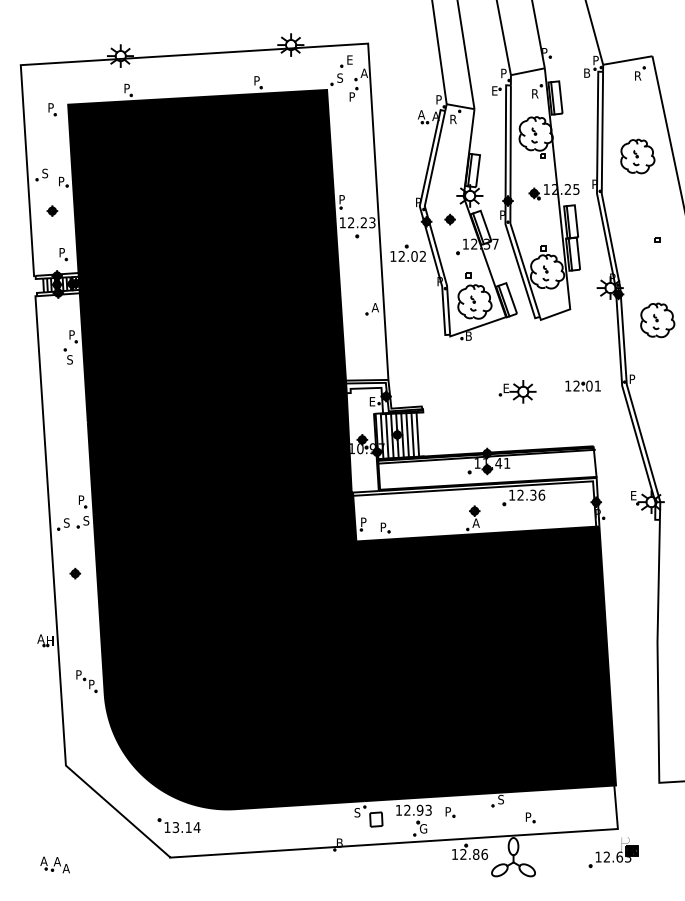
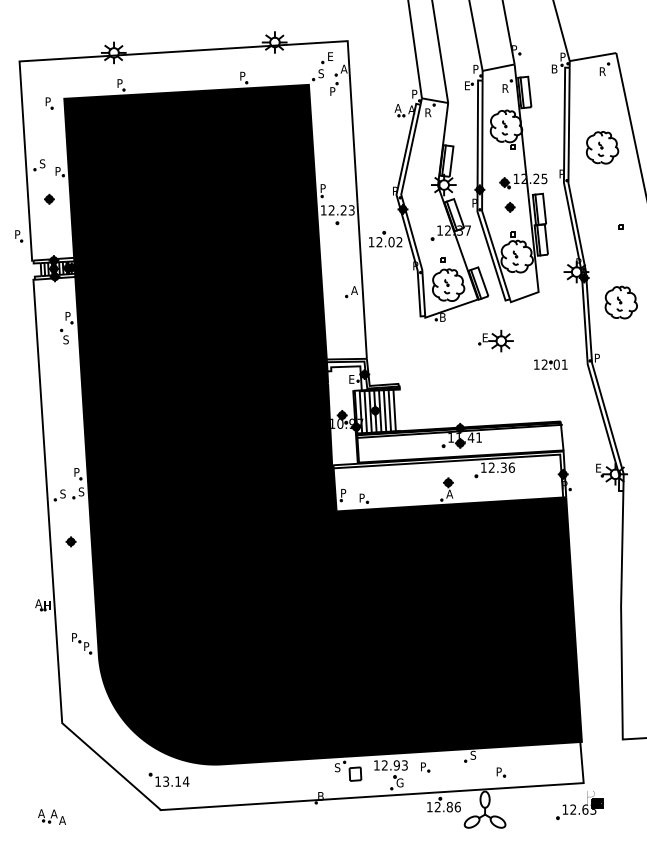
part: (449, 219) -> (509, 207), moved
part: (64, 254) -> (19, 236), moved
part: (517, 391) -> (495, 340), moved

